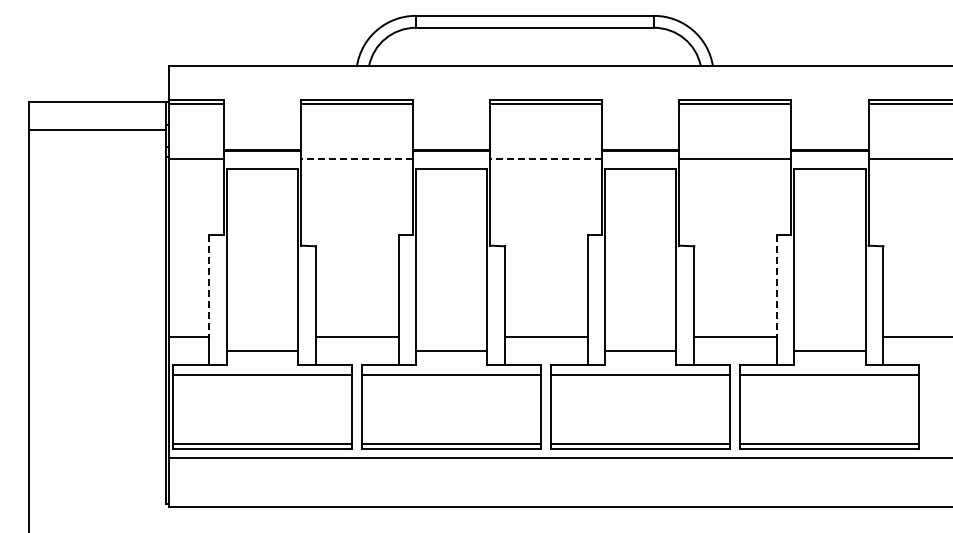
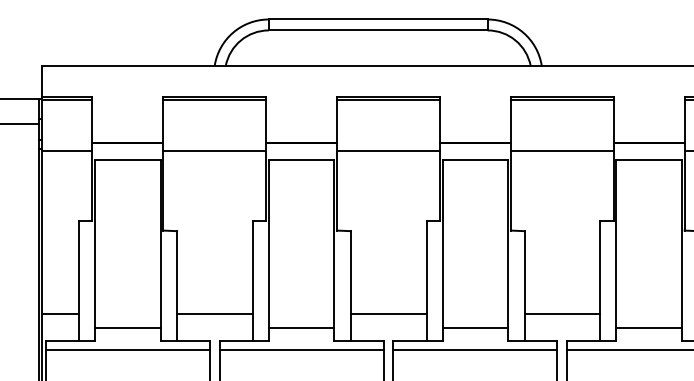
line: (356, 159) -> (214, 151), dashed -> solid
line: (546, 159) -> (388, 151), dashed -> solid
line: (209, 285) -> (79, 267), dashed -> solid
line: (776, 285) -> (600, 267), dashed -> solid

